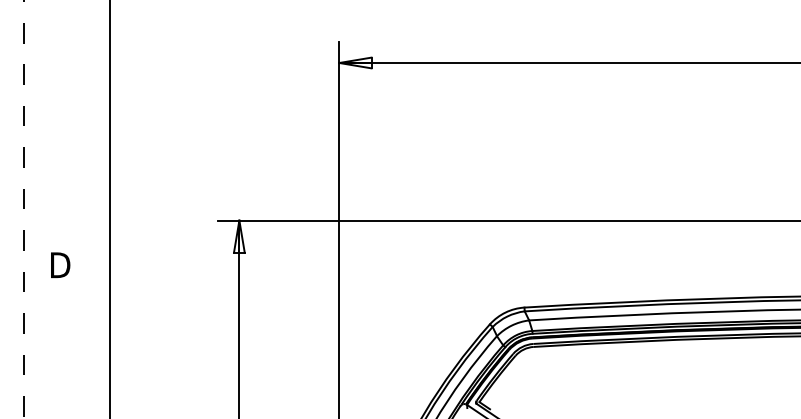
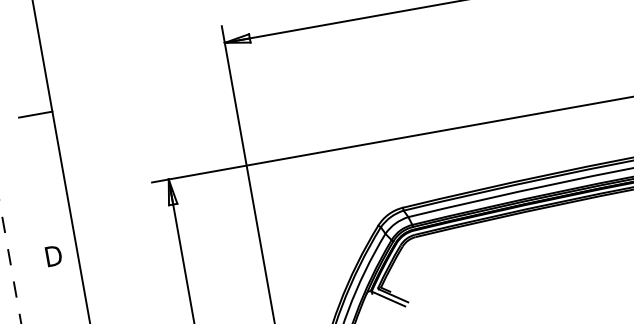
line: (87, 110) -> (35, 114), added
text: (60, 264) -> (53, 255), moved

